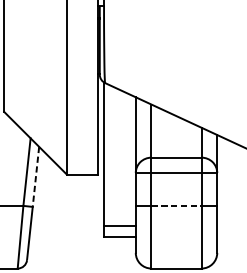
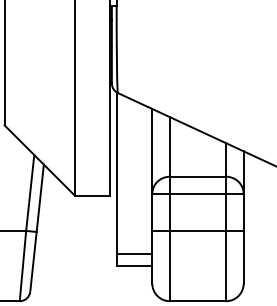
line: (36, 177) -> (40, 198), dashed -> solid
line: (176, 205) -> (198, 230), dashed -> solid

